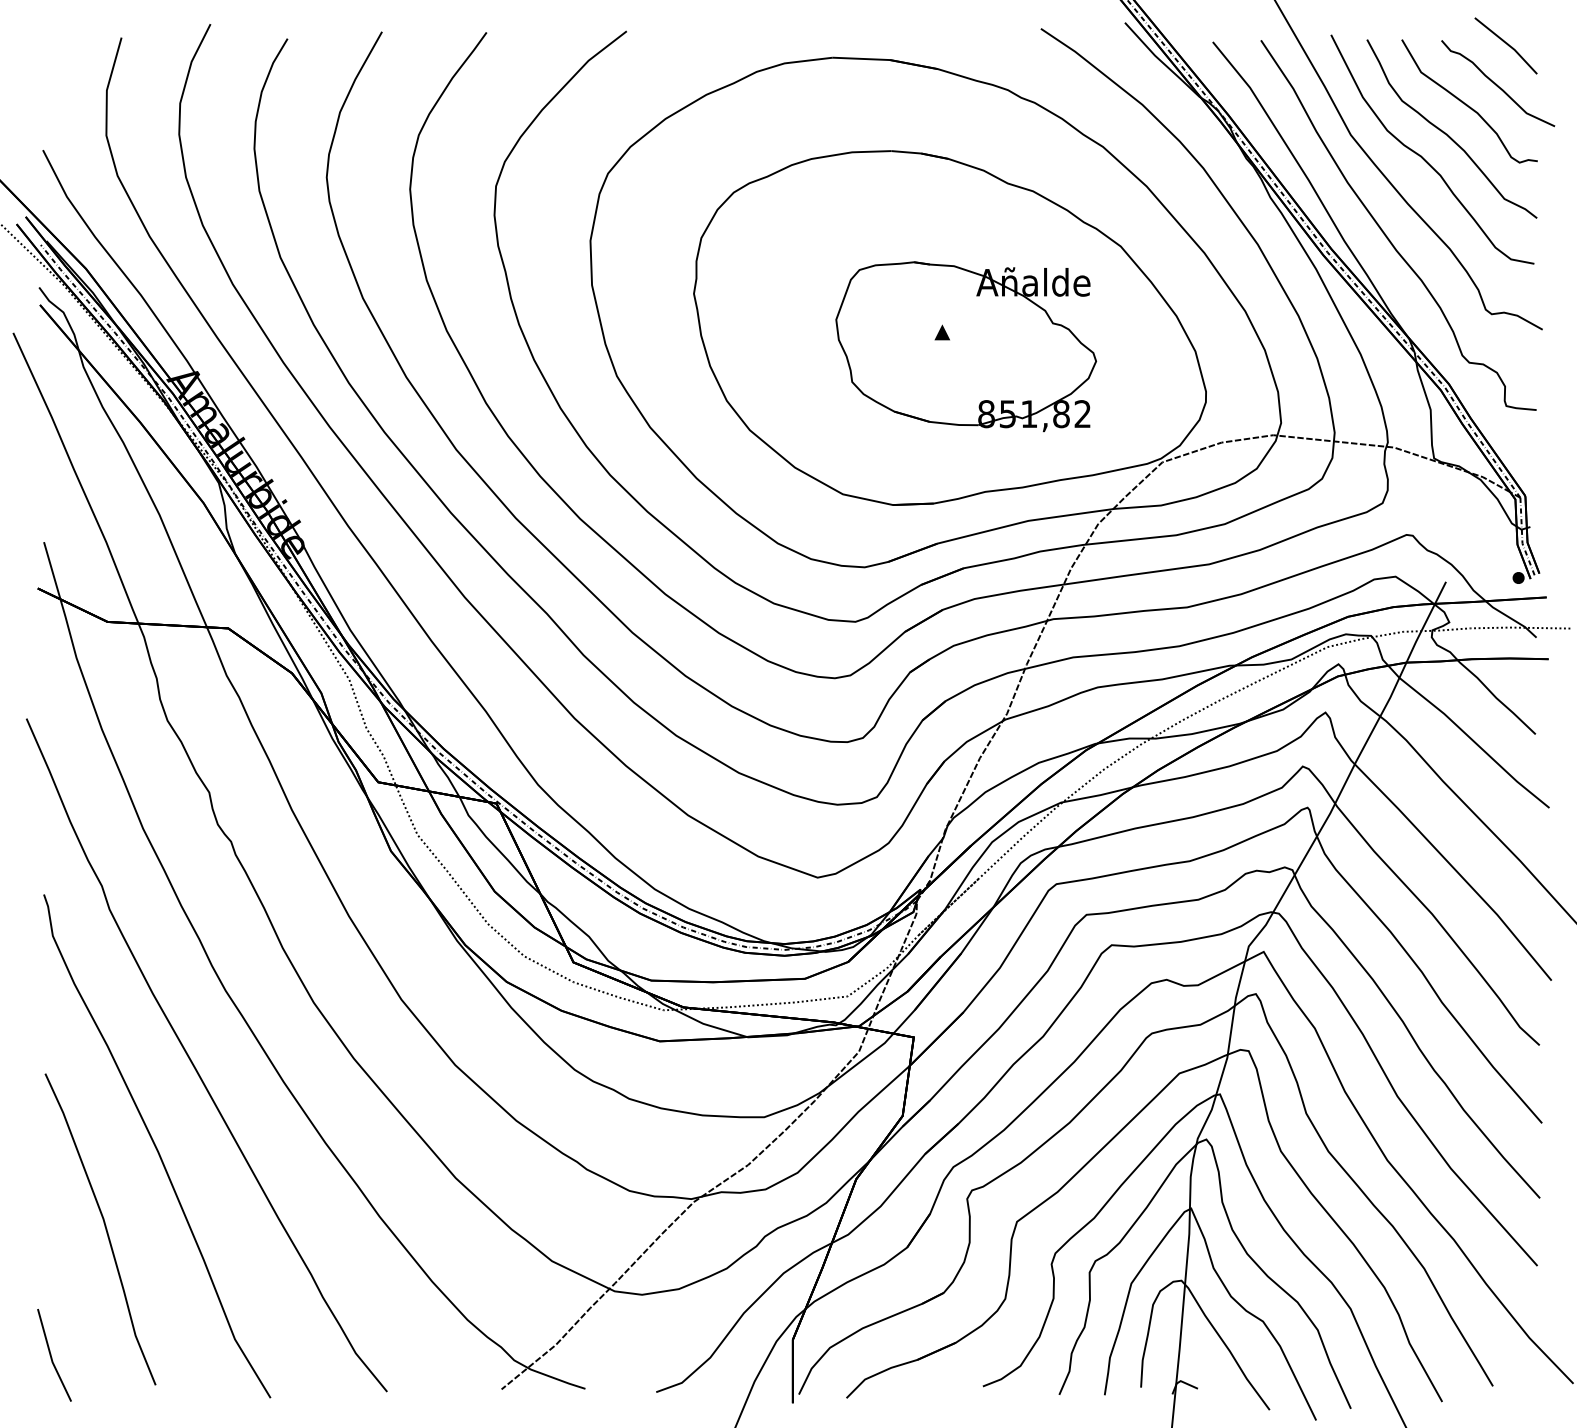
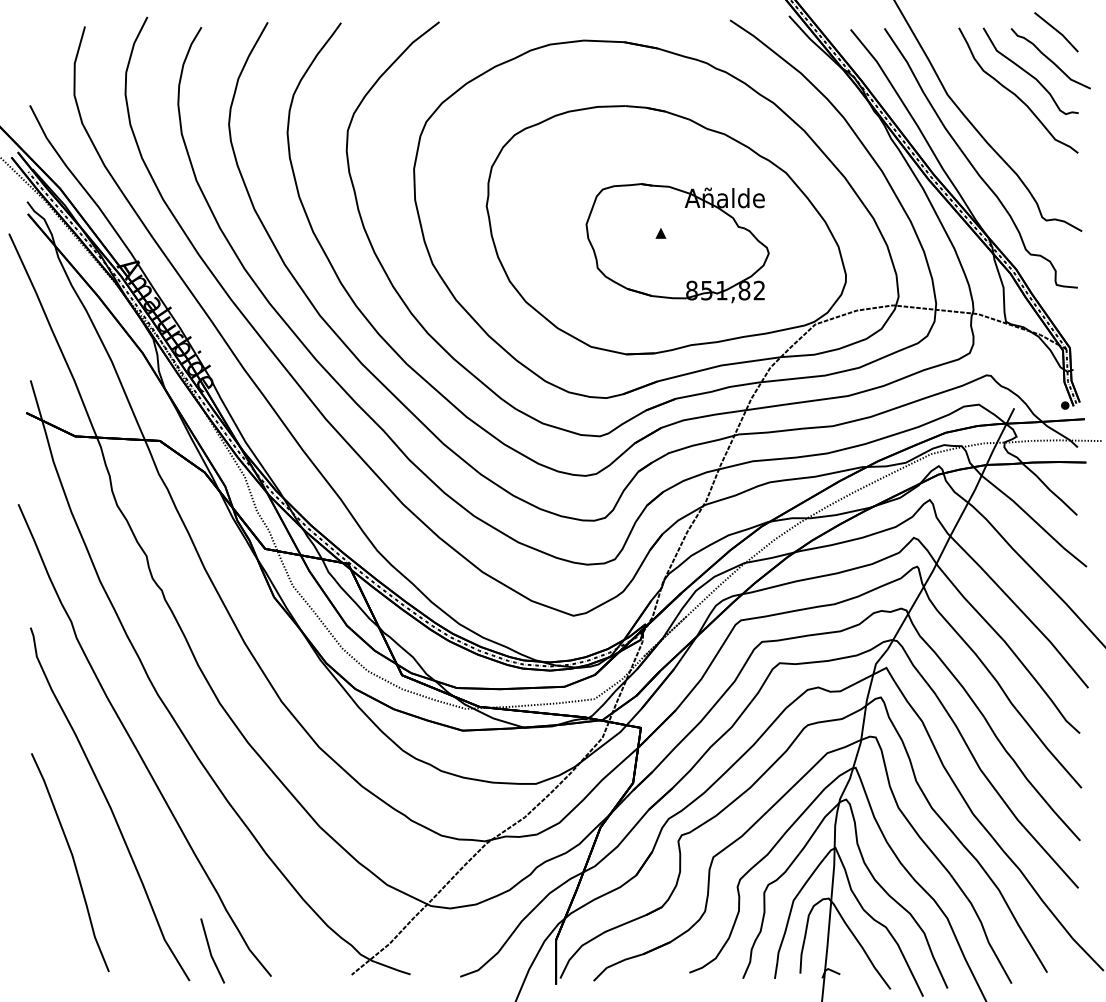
curve: (1423, 157) -> (998, 110), removed
line: (52, 1357) -> (211, 952), moved

